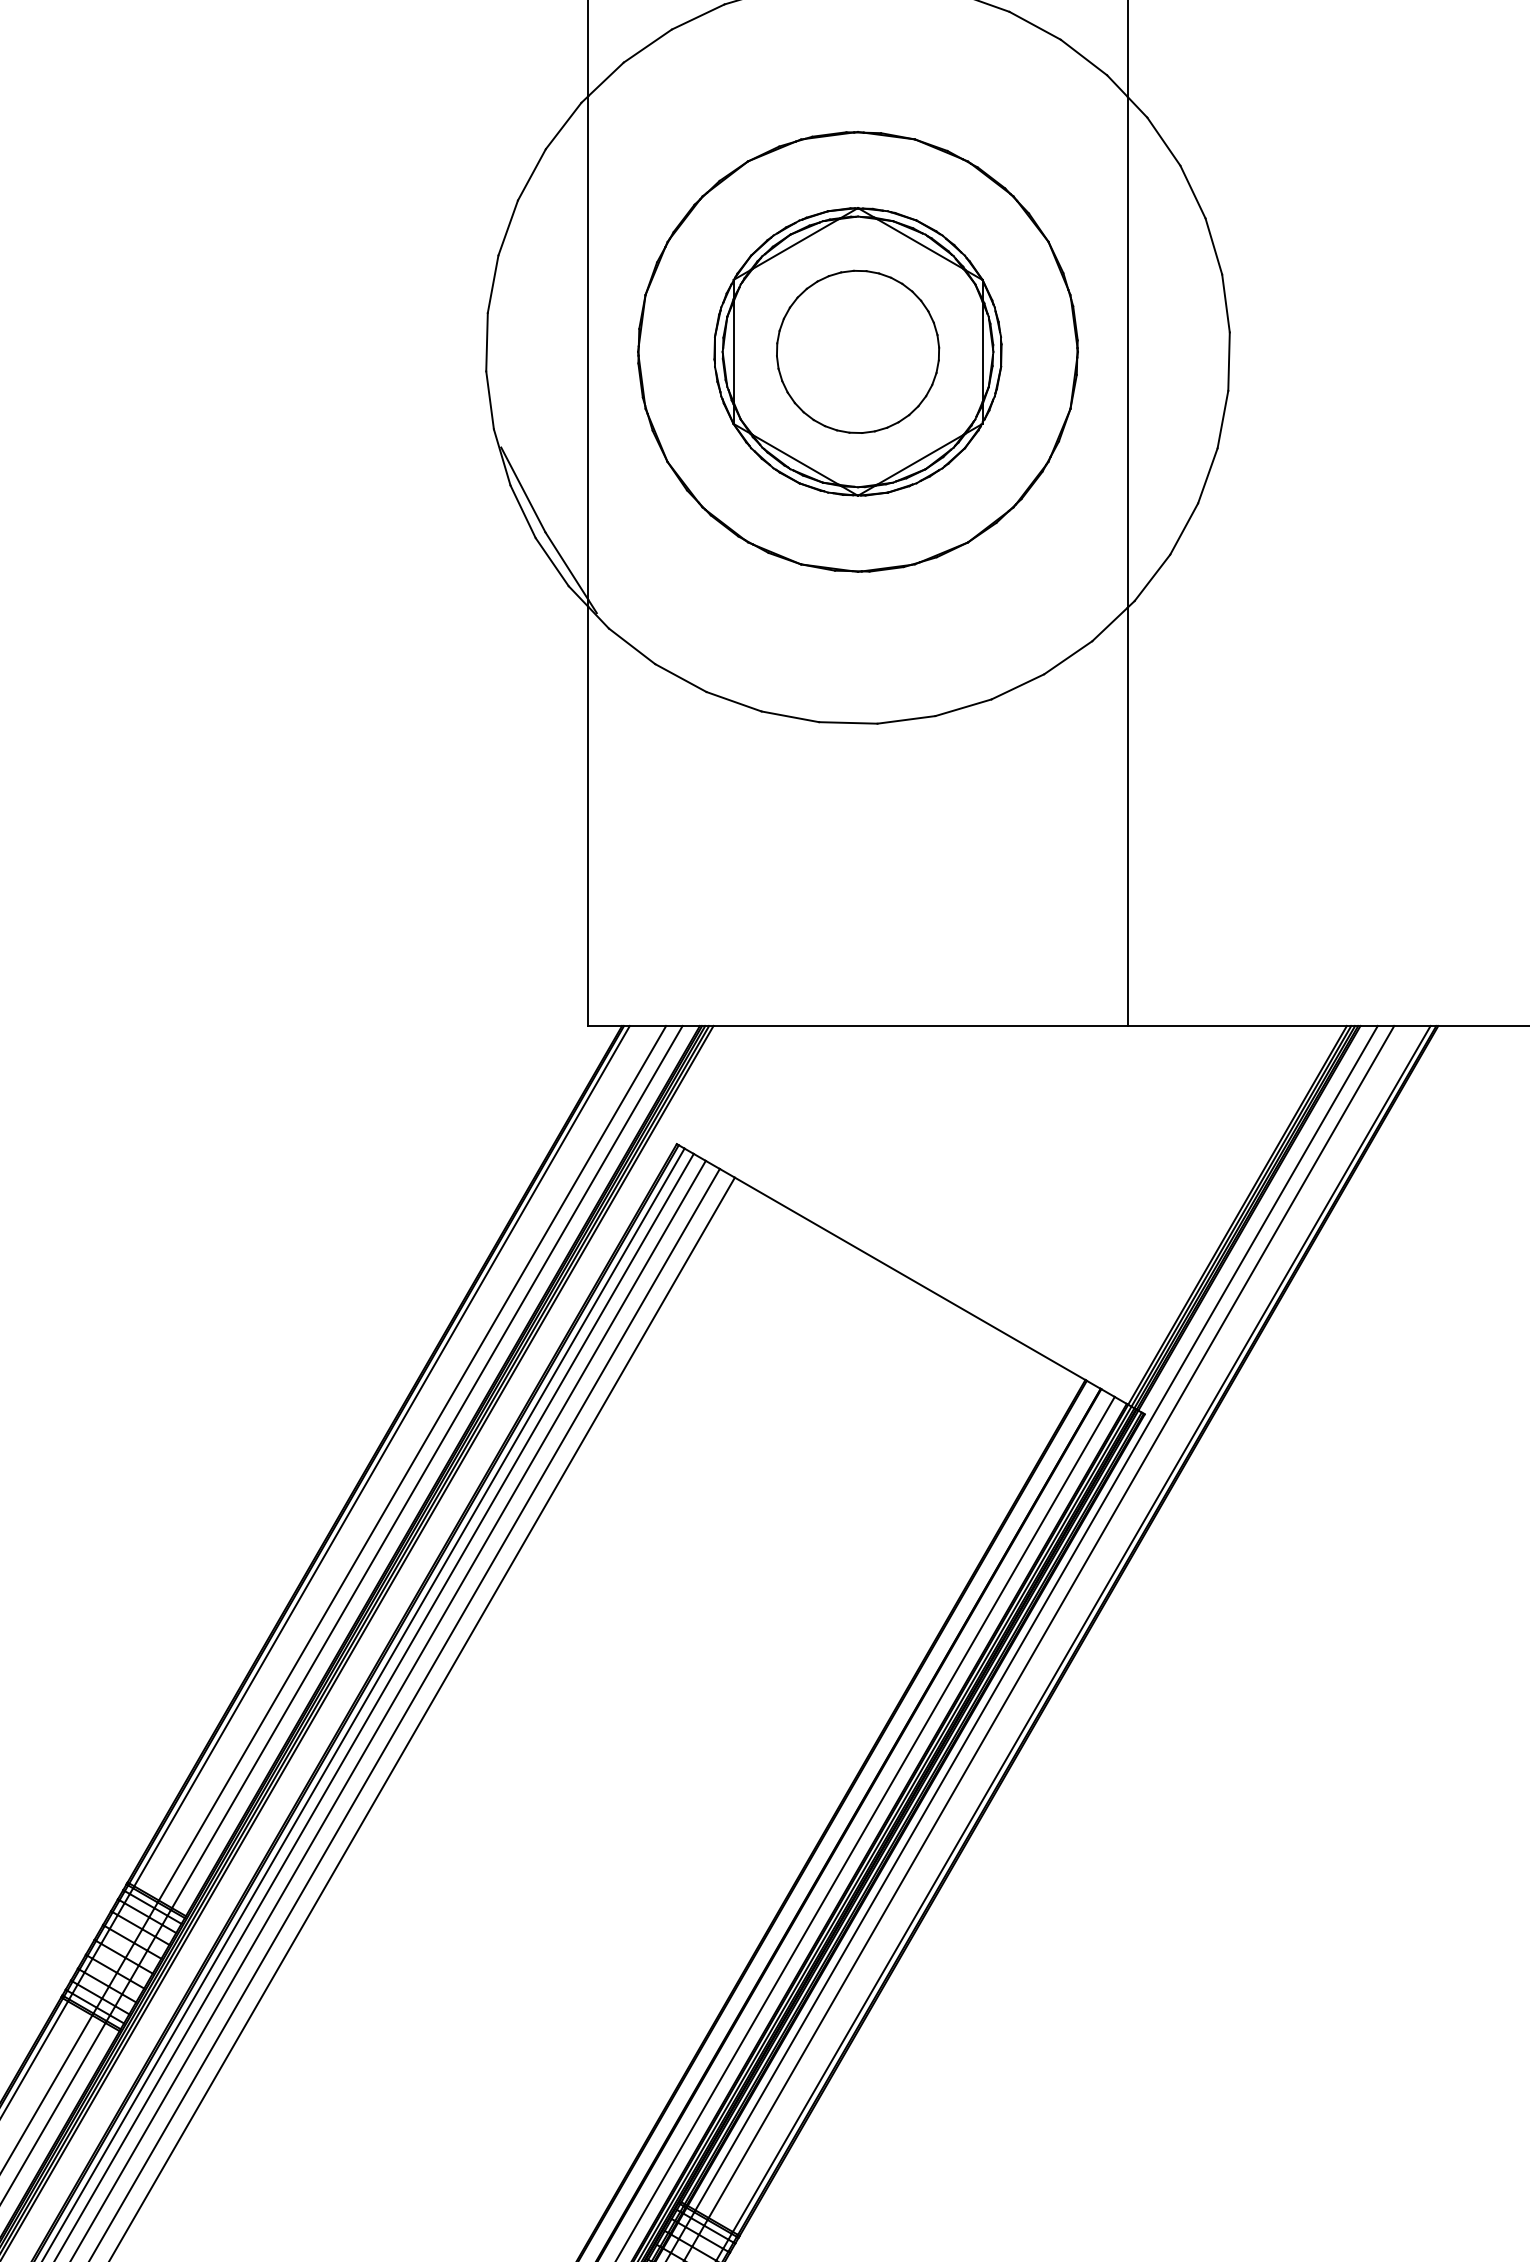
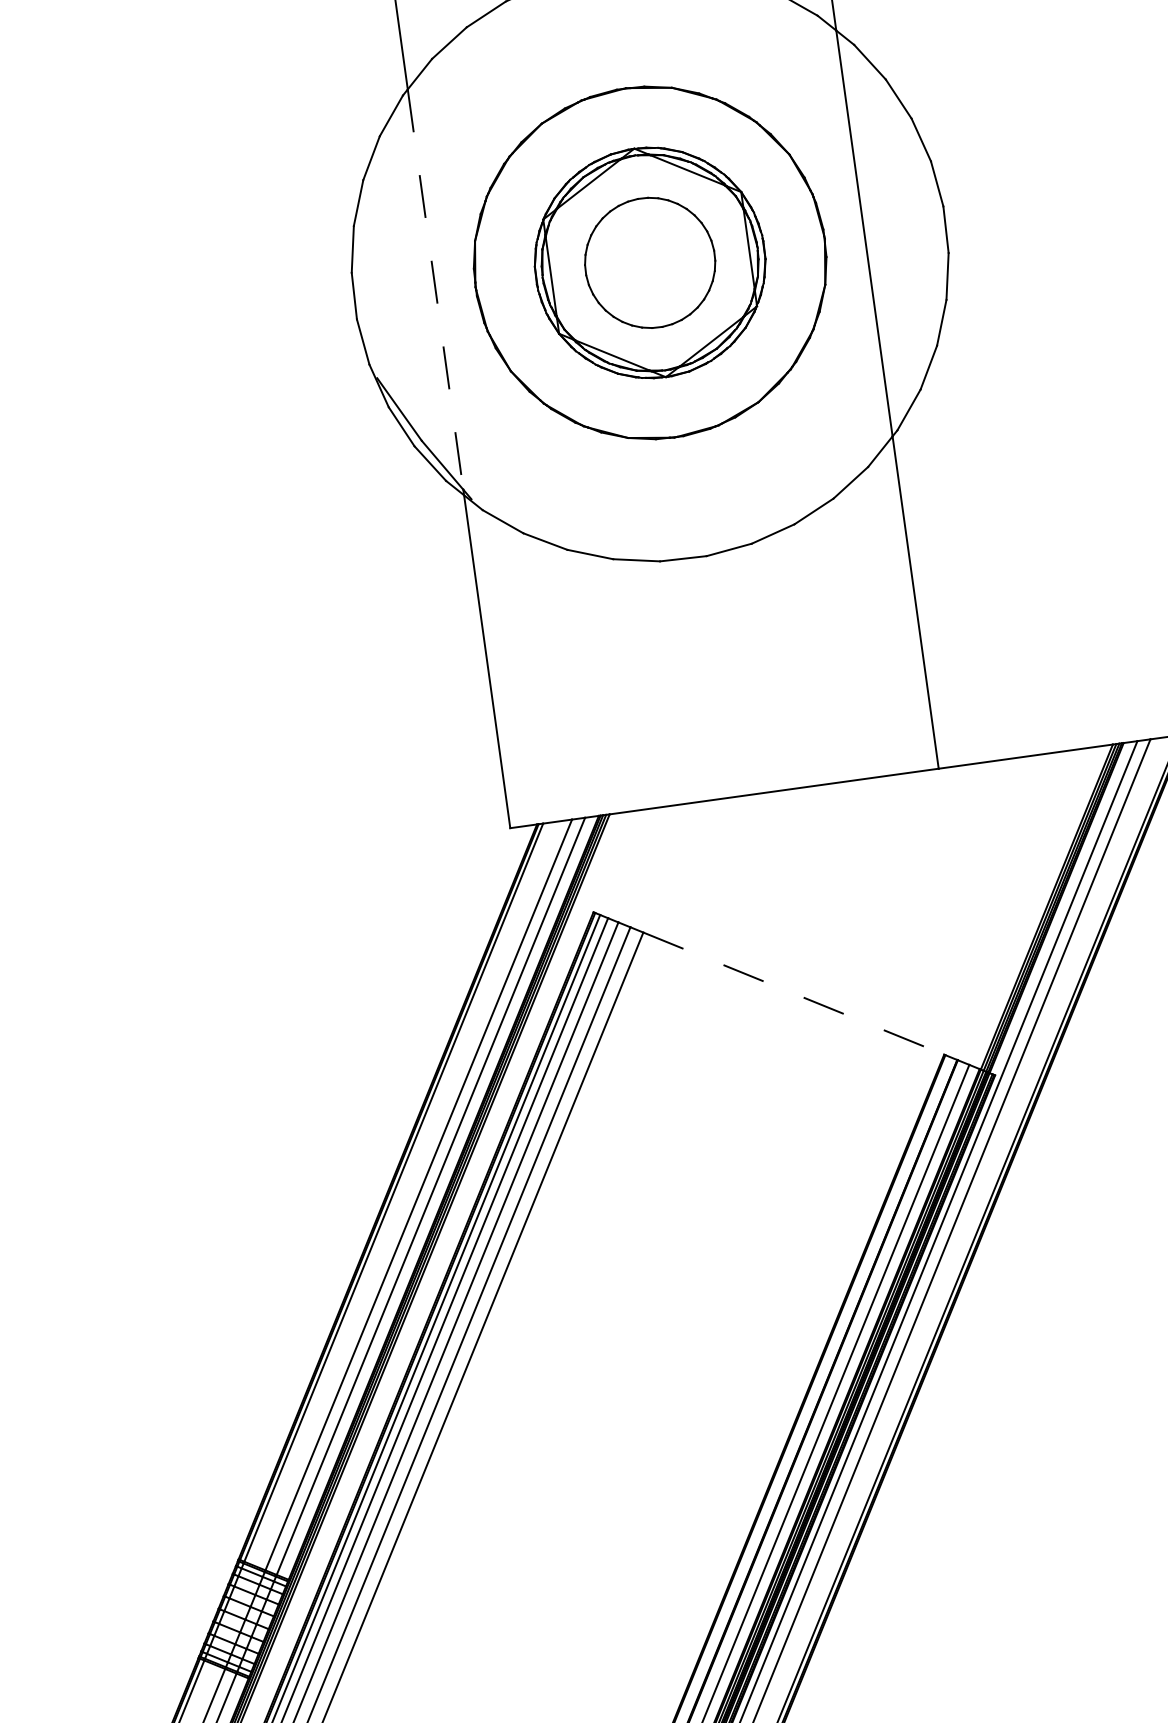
line: (588, 348) -> (435, 289), solid -> dashed
line: (910, 1279) -> (794, 994), solid -> dashed

